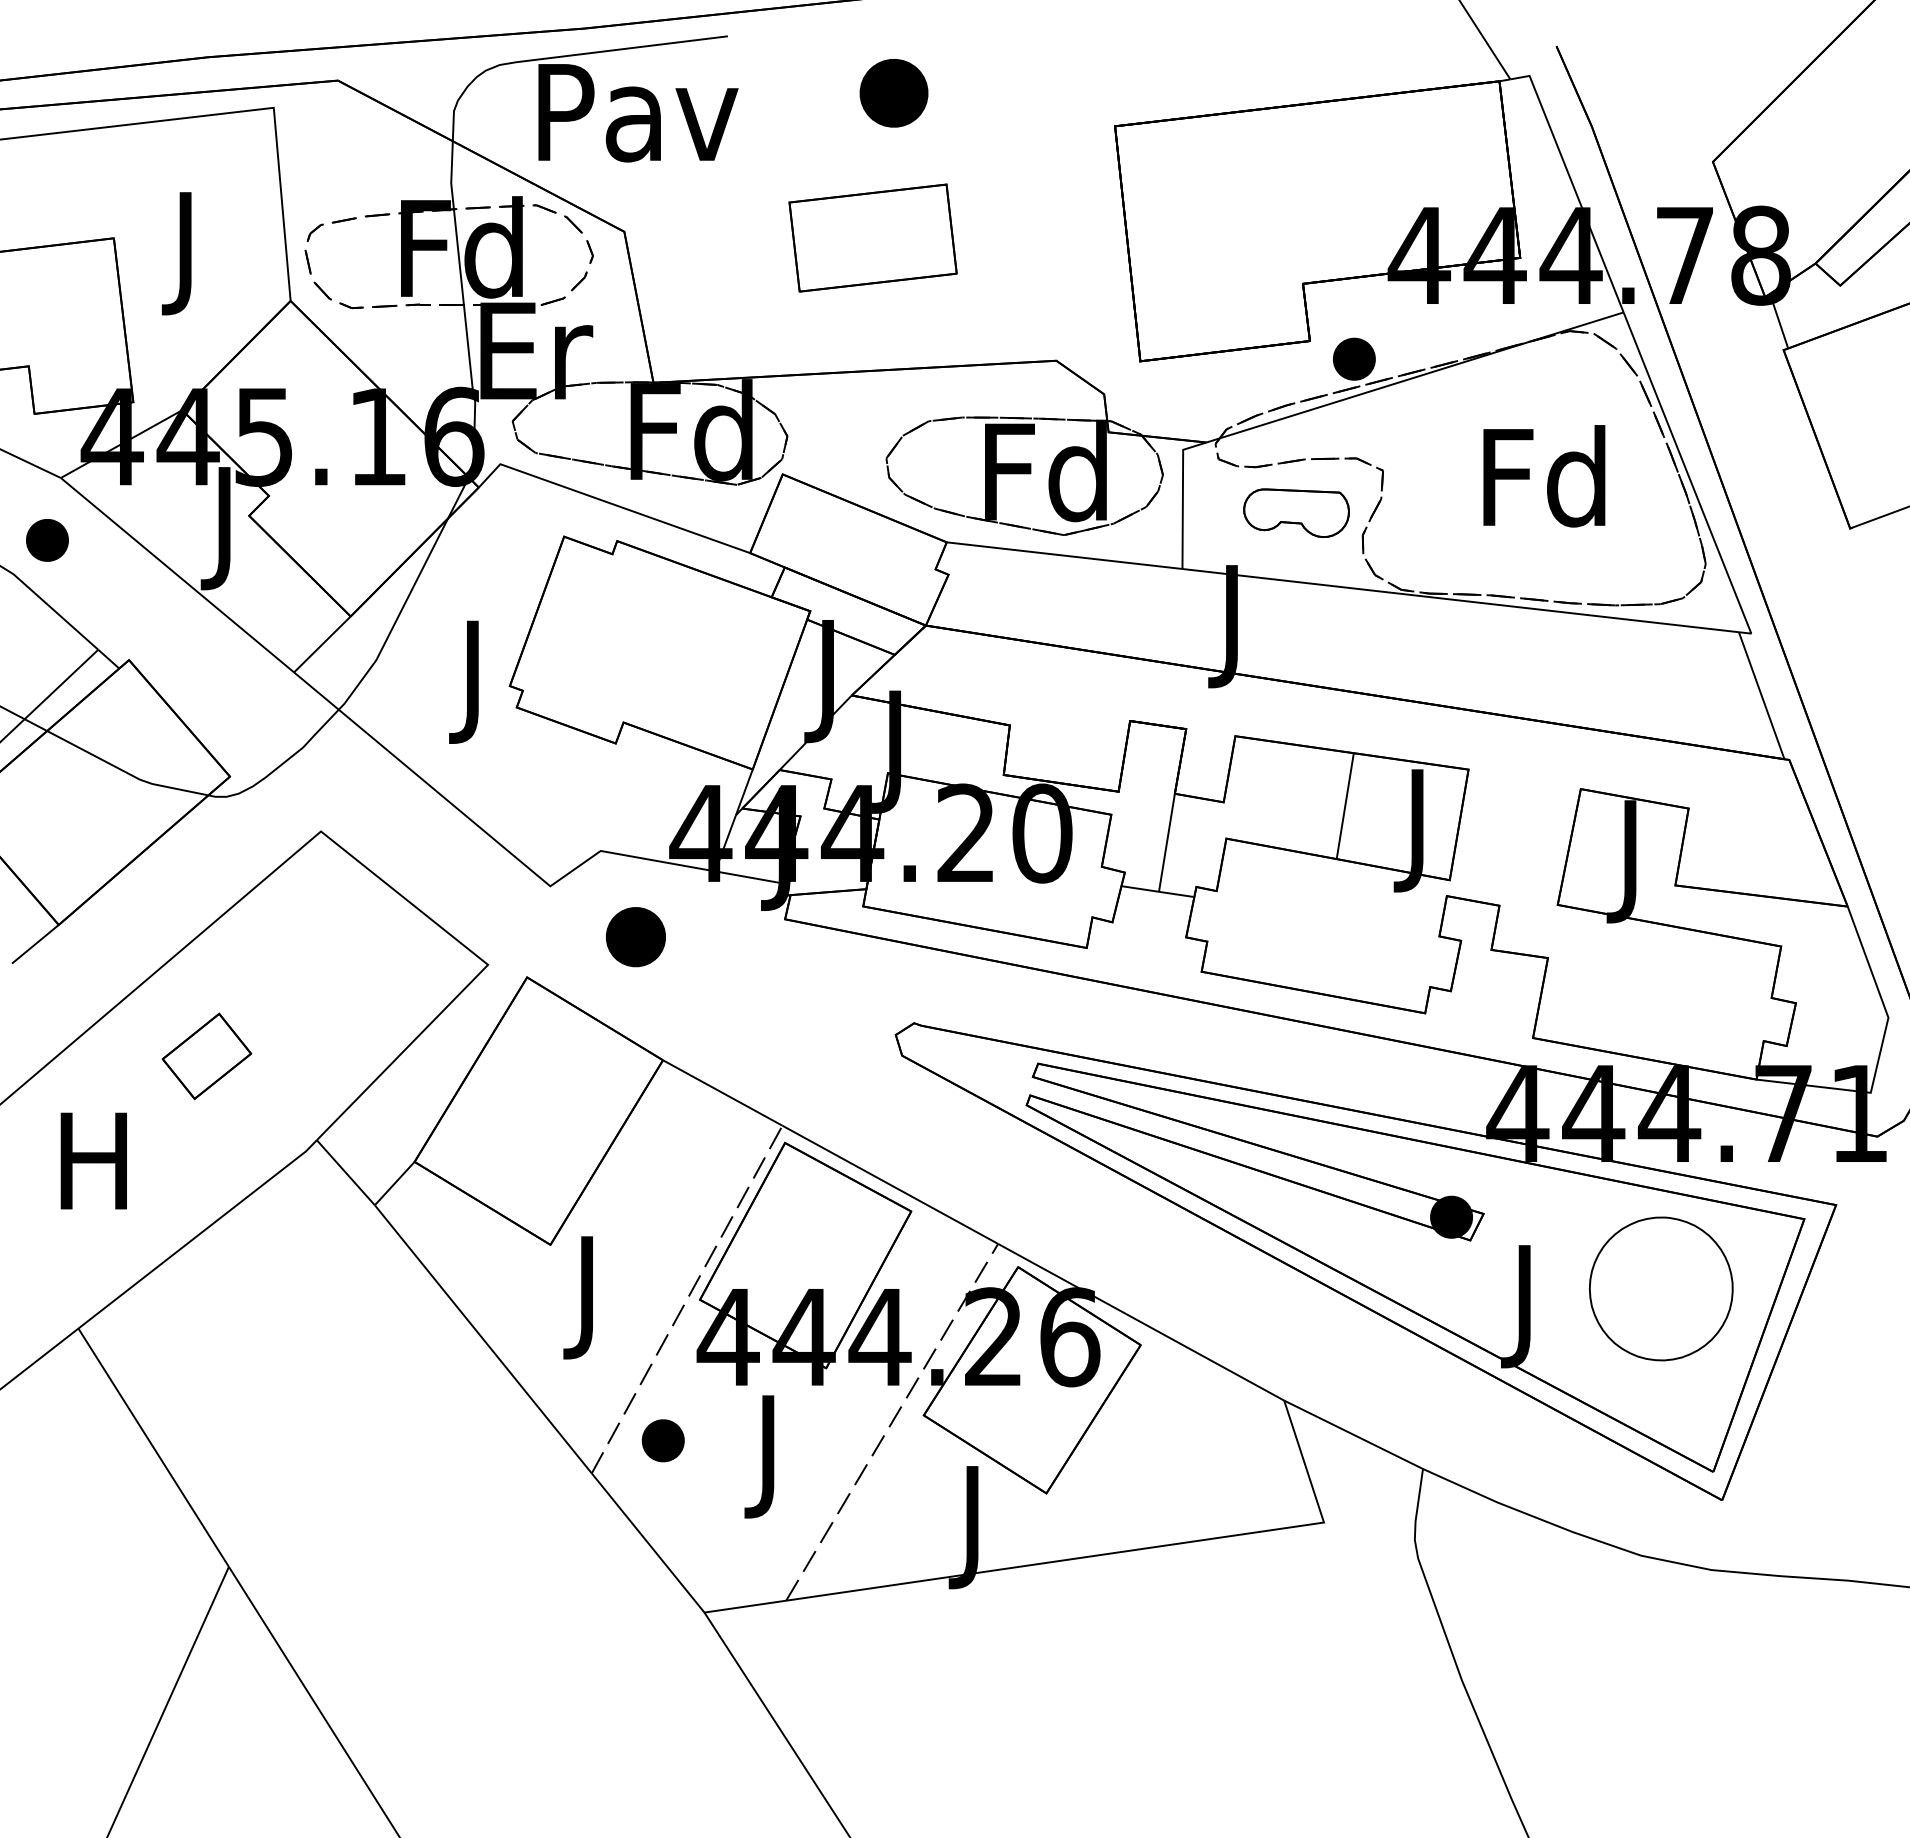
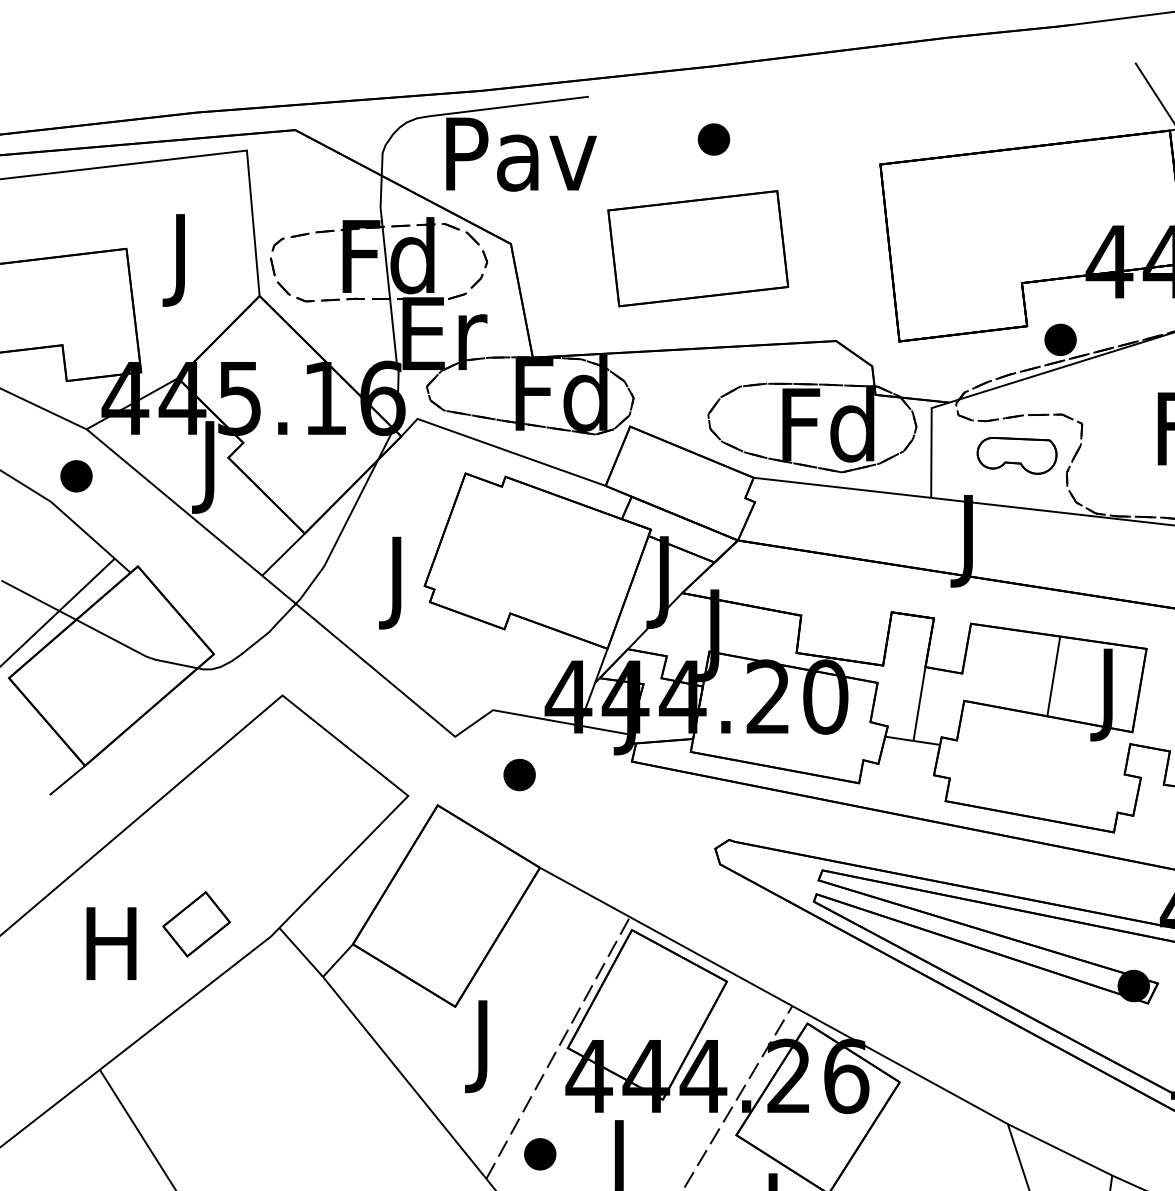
part: (893, 92) -> (713, 139), size x0.62
part: (872, 237) -> (697, 248), size x1.43
part: (635, 936) -> (519, 774), size x0.71
part: (206, 1056) -> (196, 924), moved

